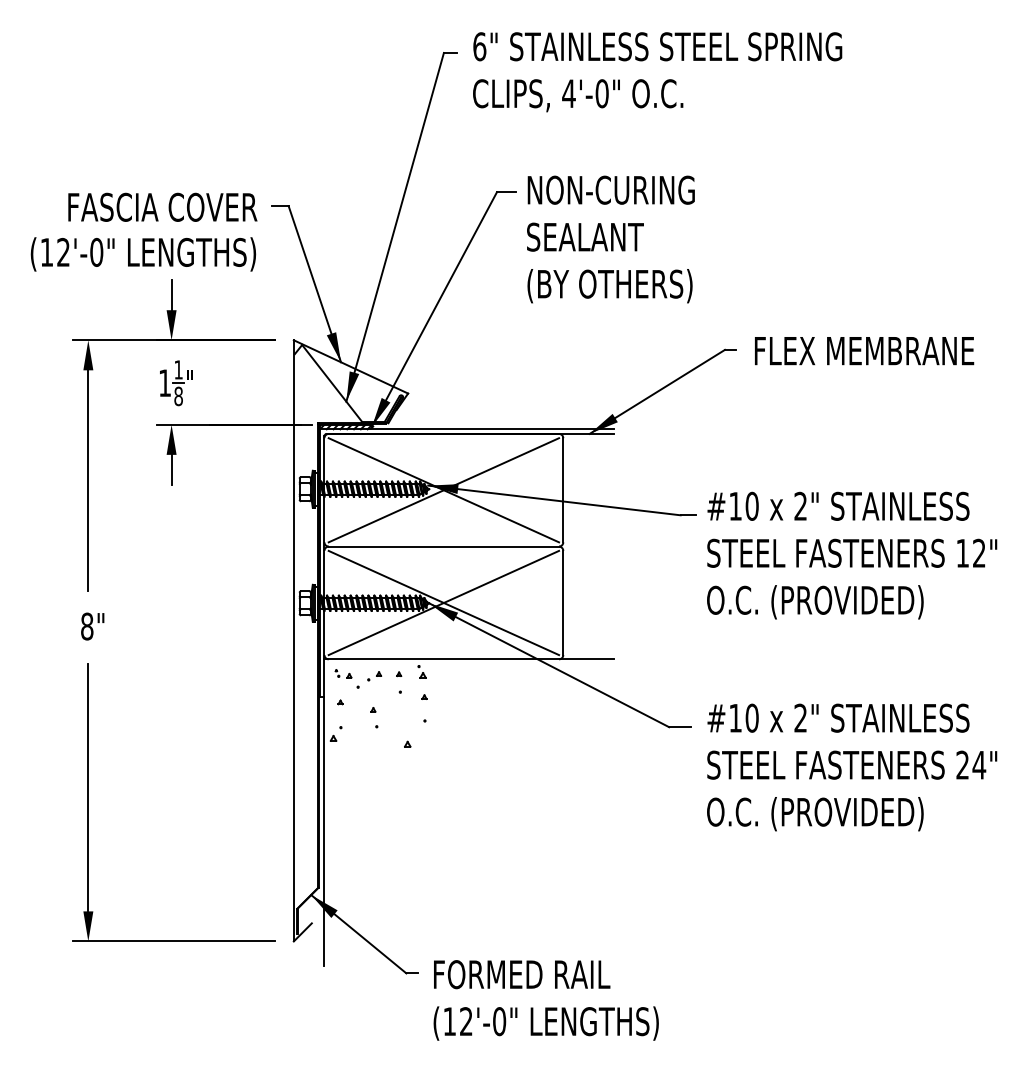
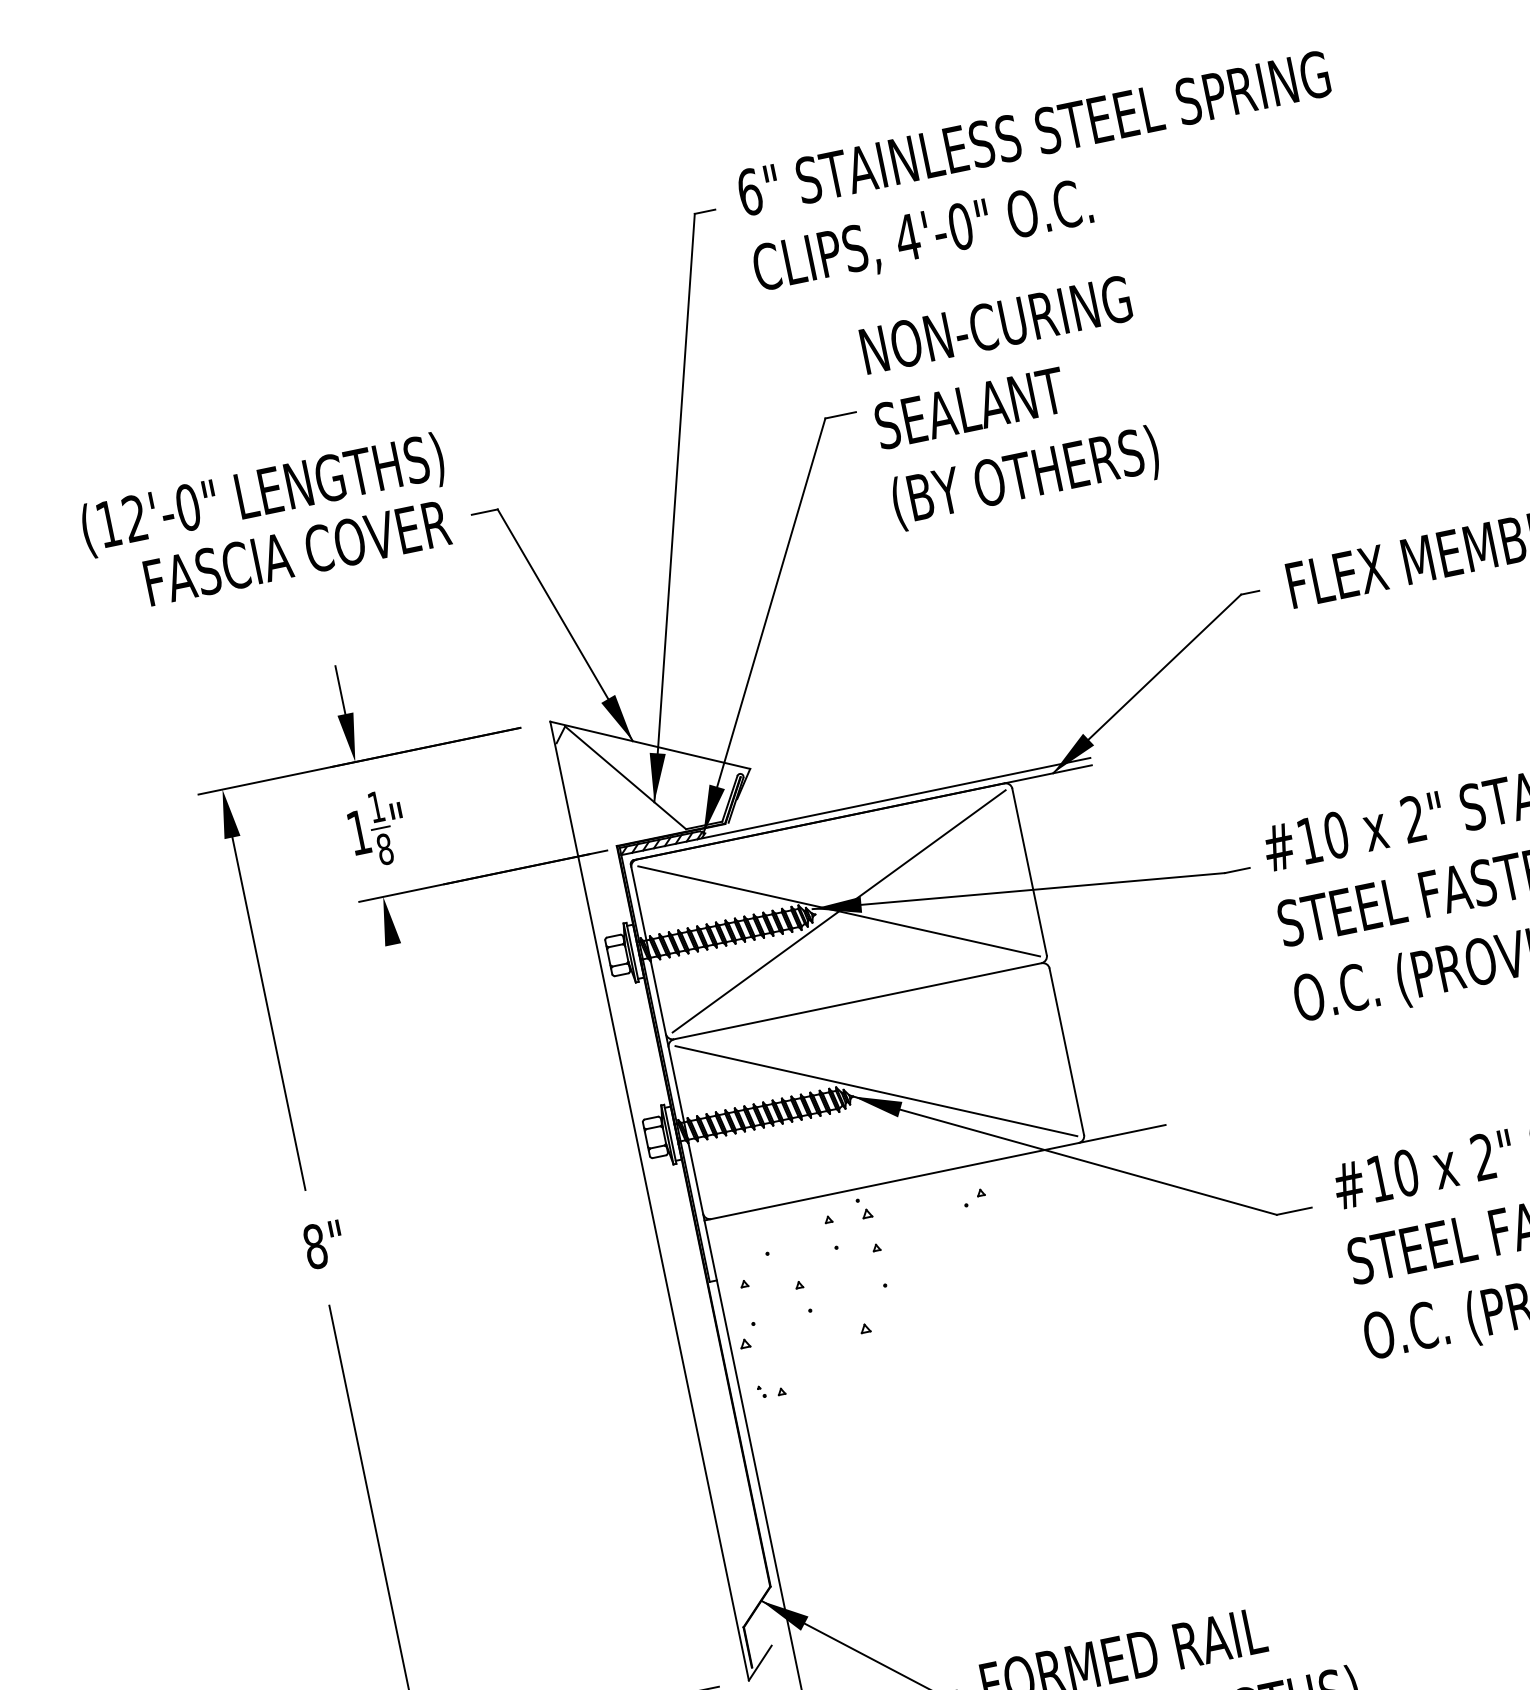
text: (610, 239) -> (1011, 403), moved
text: (143, 254) -> (263, 495), moved
line: (171, 469) -> (397, 968), removed
line: (443, 602) -> (875, 1090), removed
part: (343, 673) -> (771, 1389), moved
part: (374, 676) -> (974, 1198), moved

